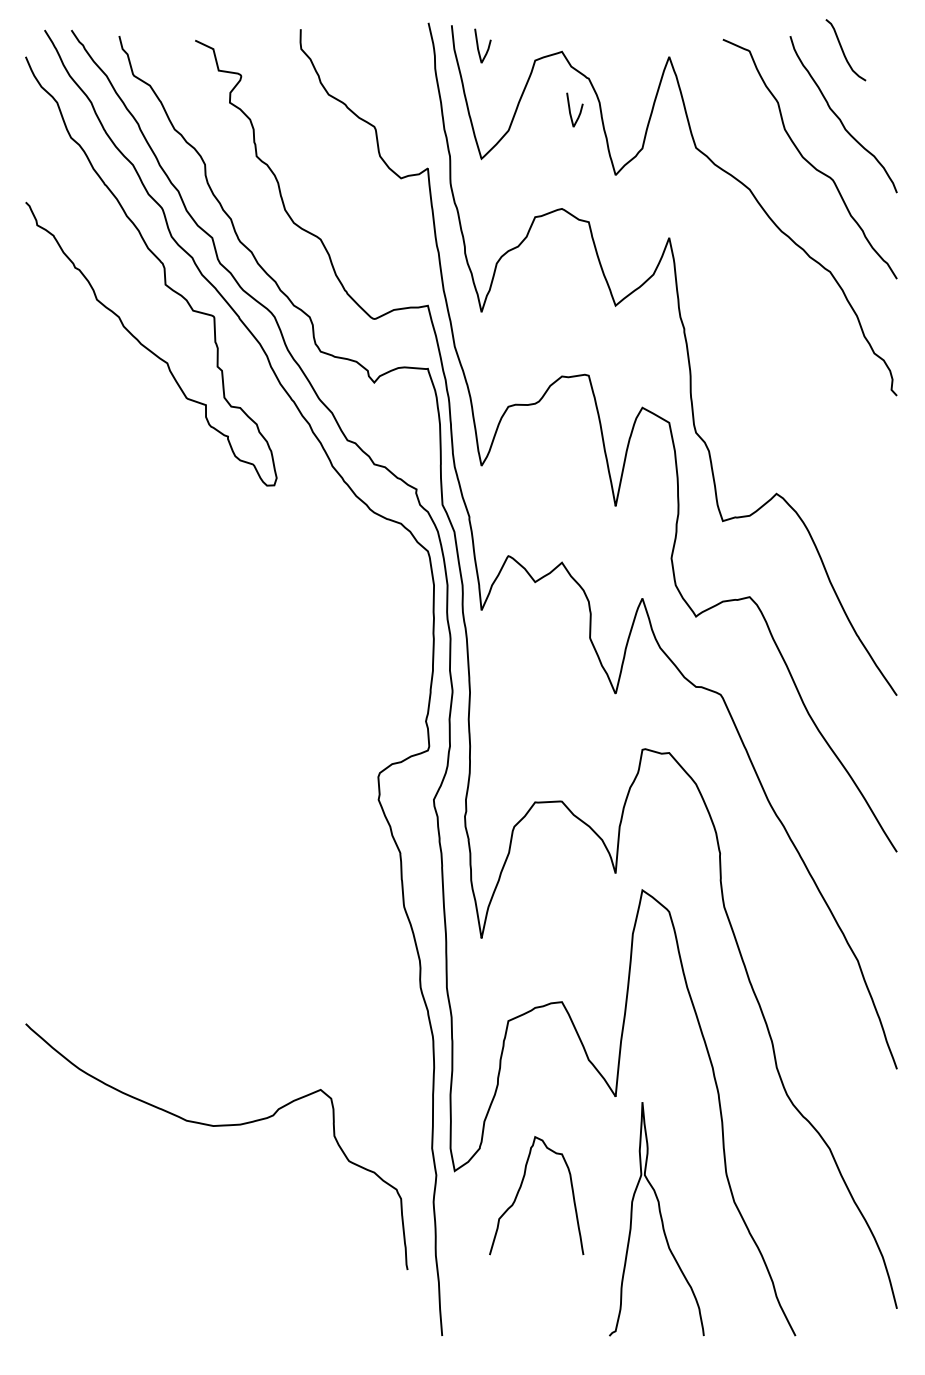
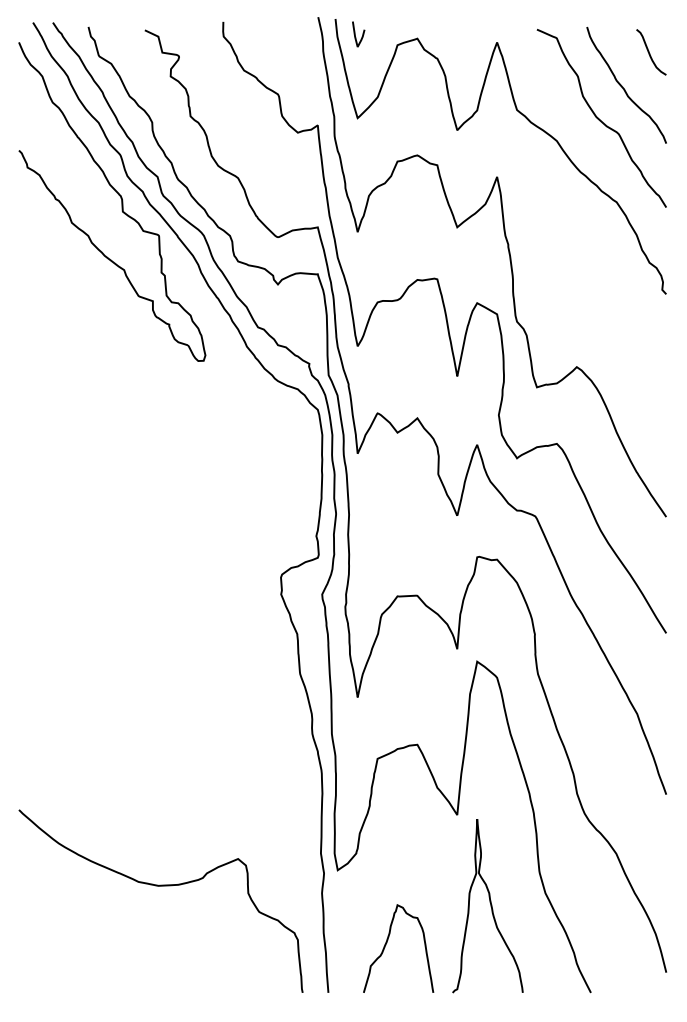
curve: (843, 50) -> (649, 52), moved
curve: (570, 109) -> (423, 81), removed
curve: (216, 1126) -> (160, 886), moved
curve: (521, 1187) -> (387, 942), moved

